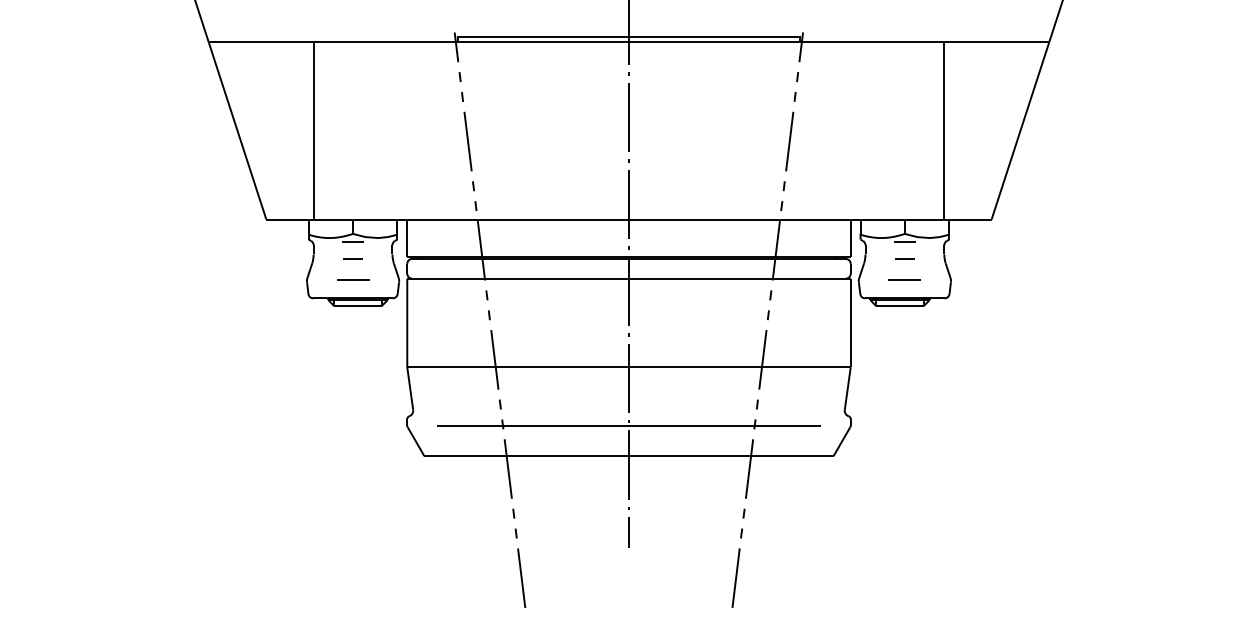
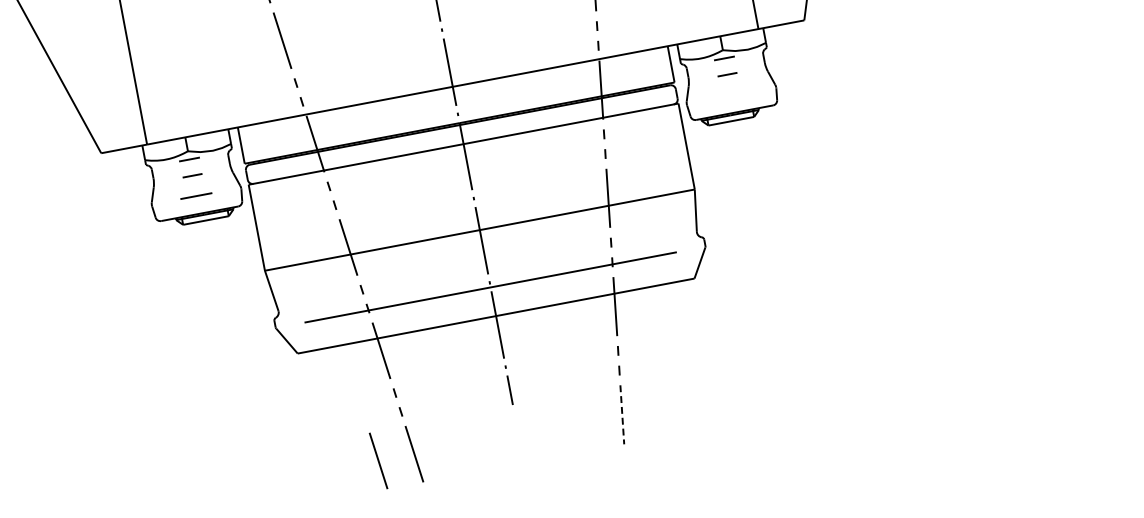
line: (904, 279) -> (730, 94), removed
line: (484, 577) -> (378, 460), added
line: (736, 578) -> (622, 415), solid -> dashed

